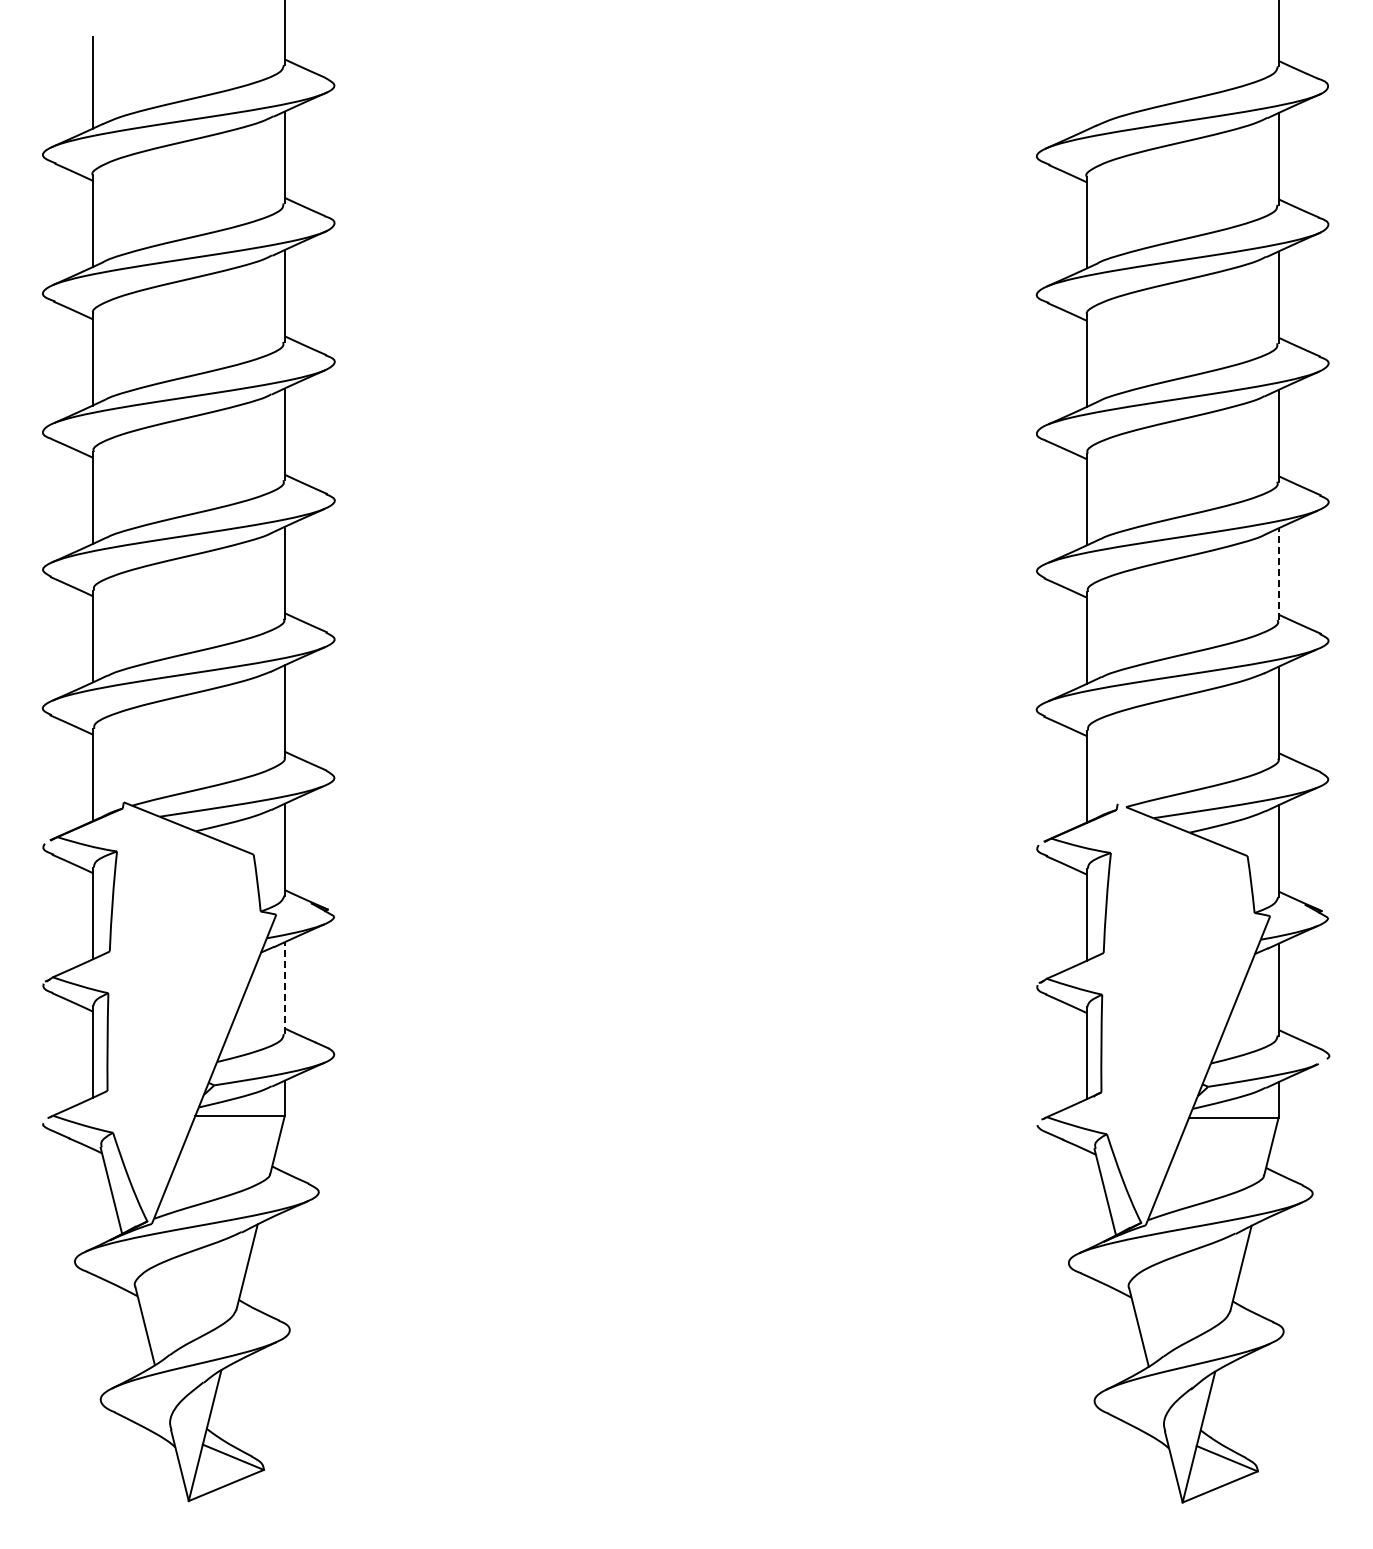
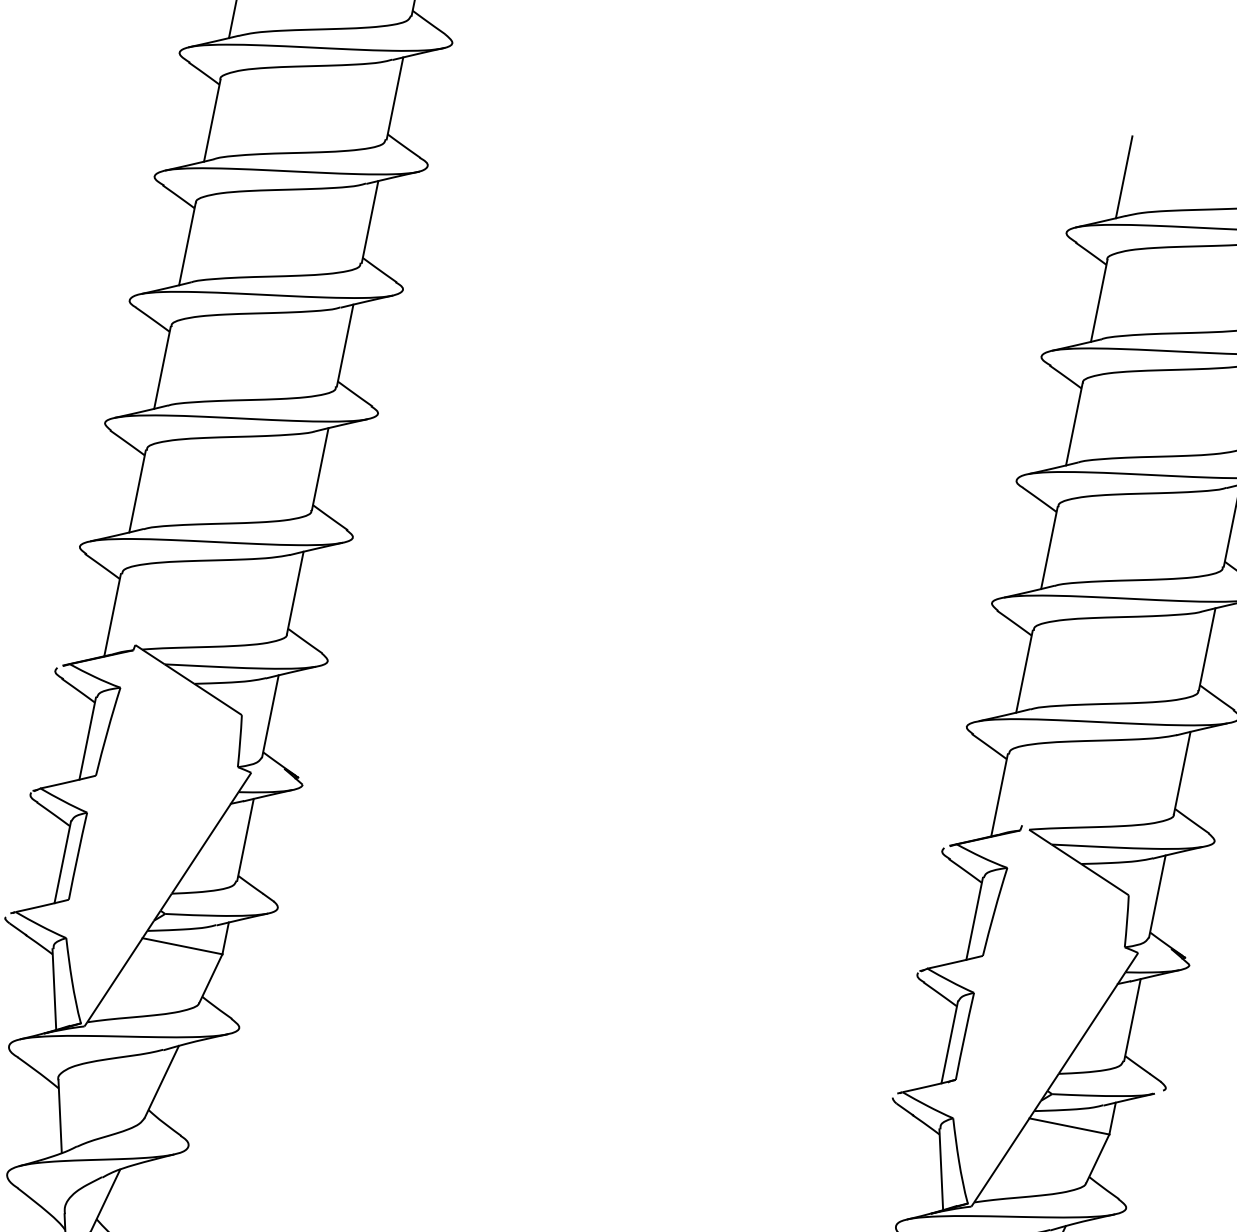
line: (1086, 84) -> (1123, 177), added
line: (1278, 574) -> (1207, 649), dashed -> solid
line: (284, 988) -> (245, 840), dashed -> solid

